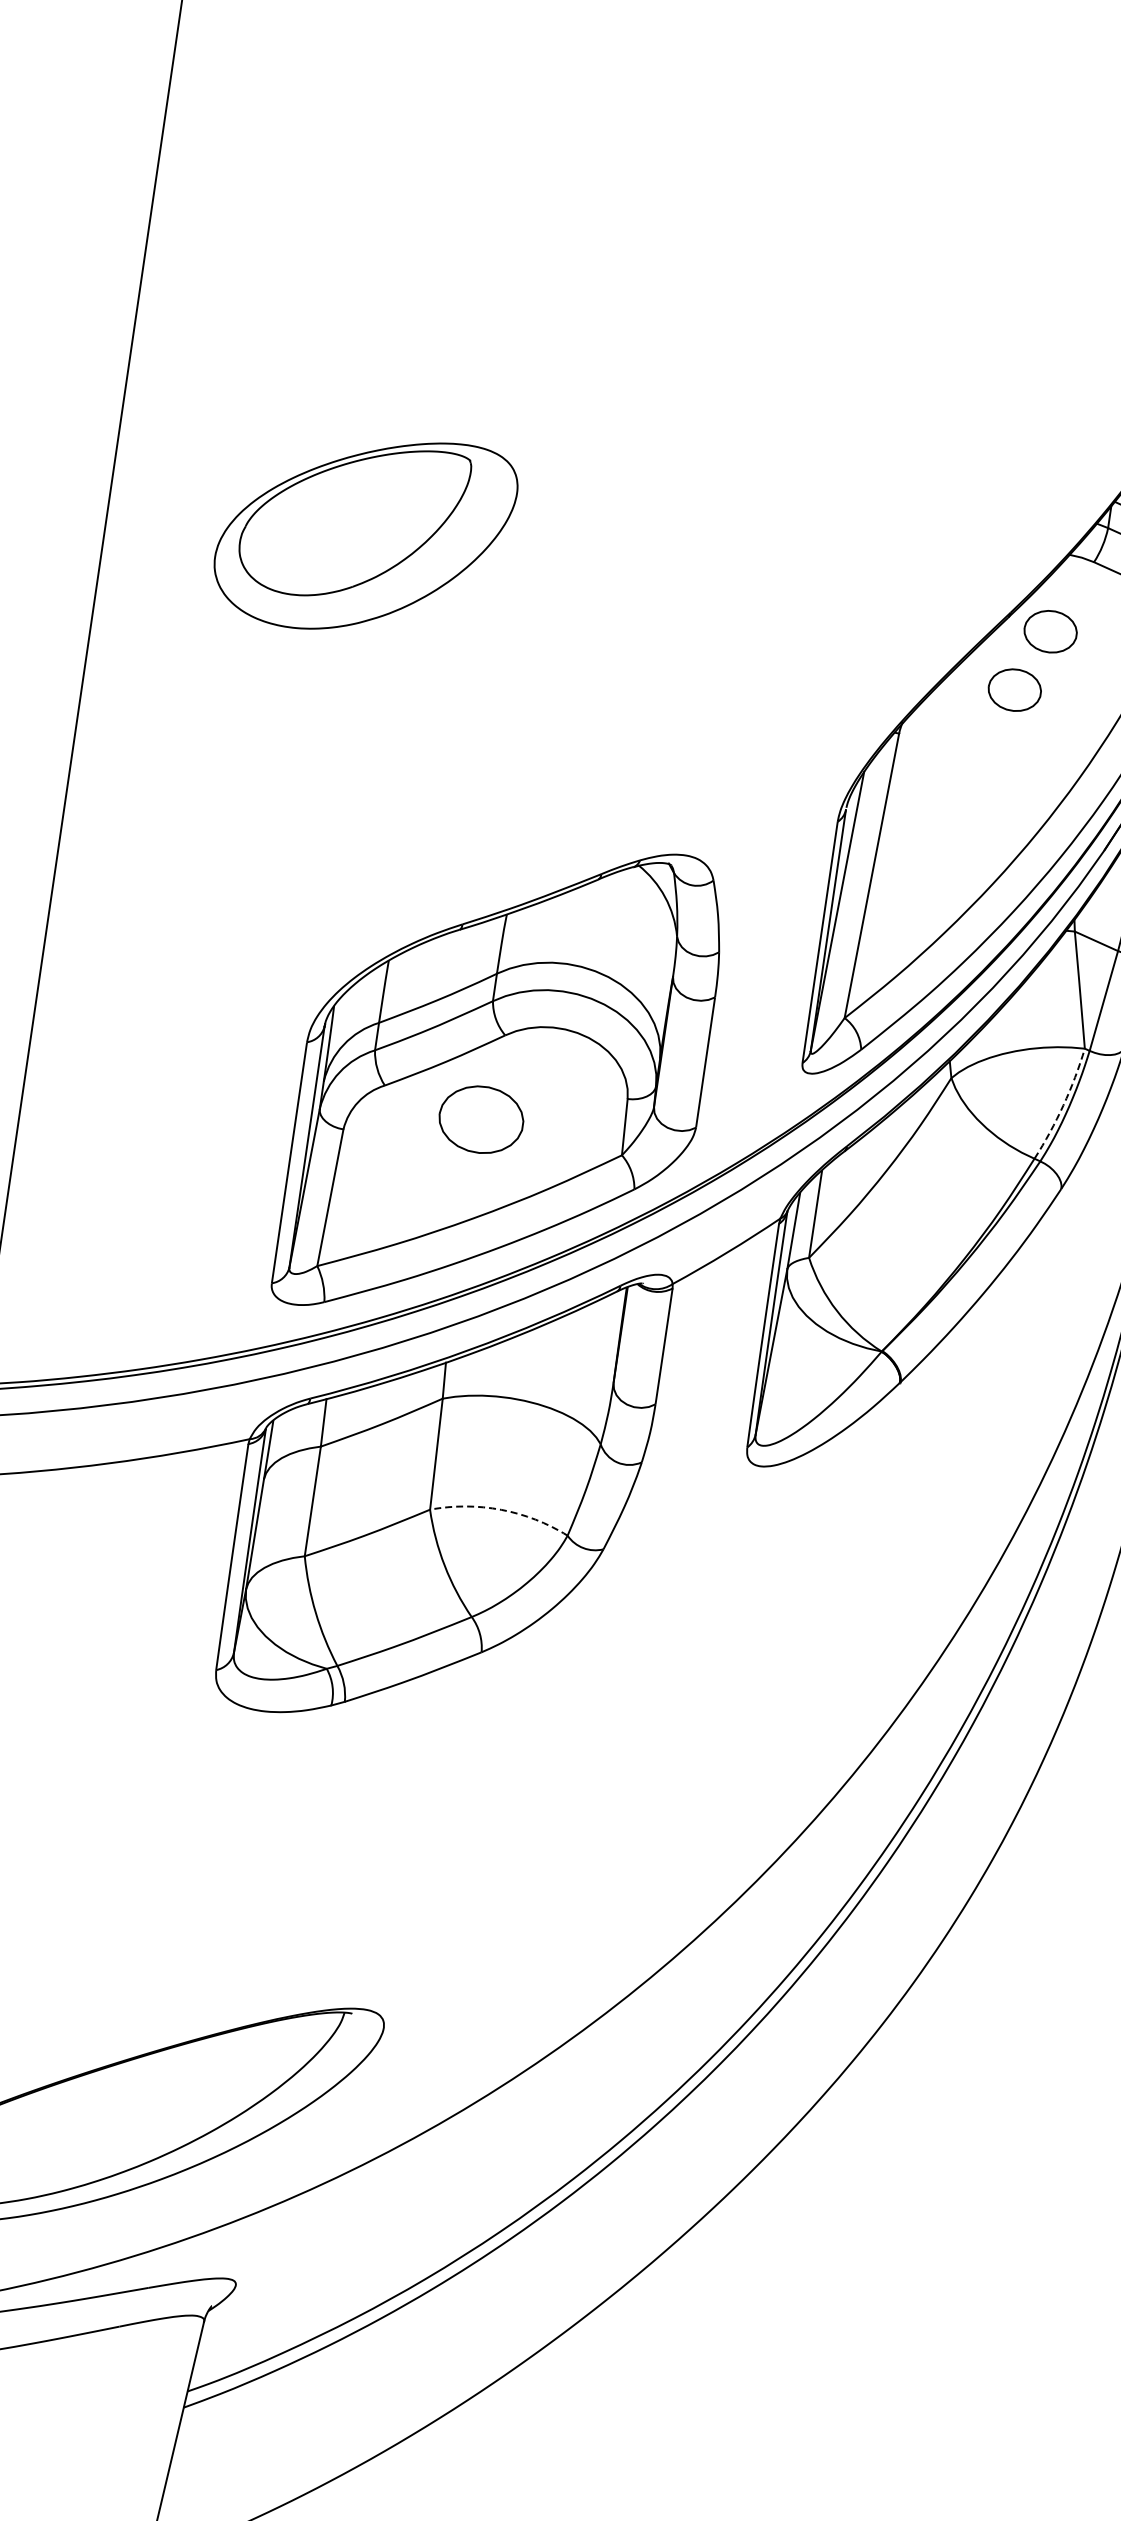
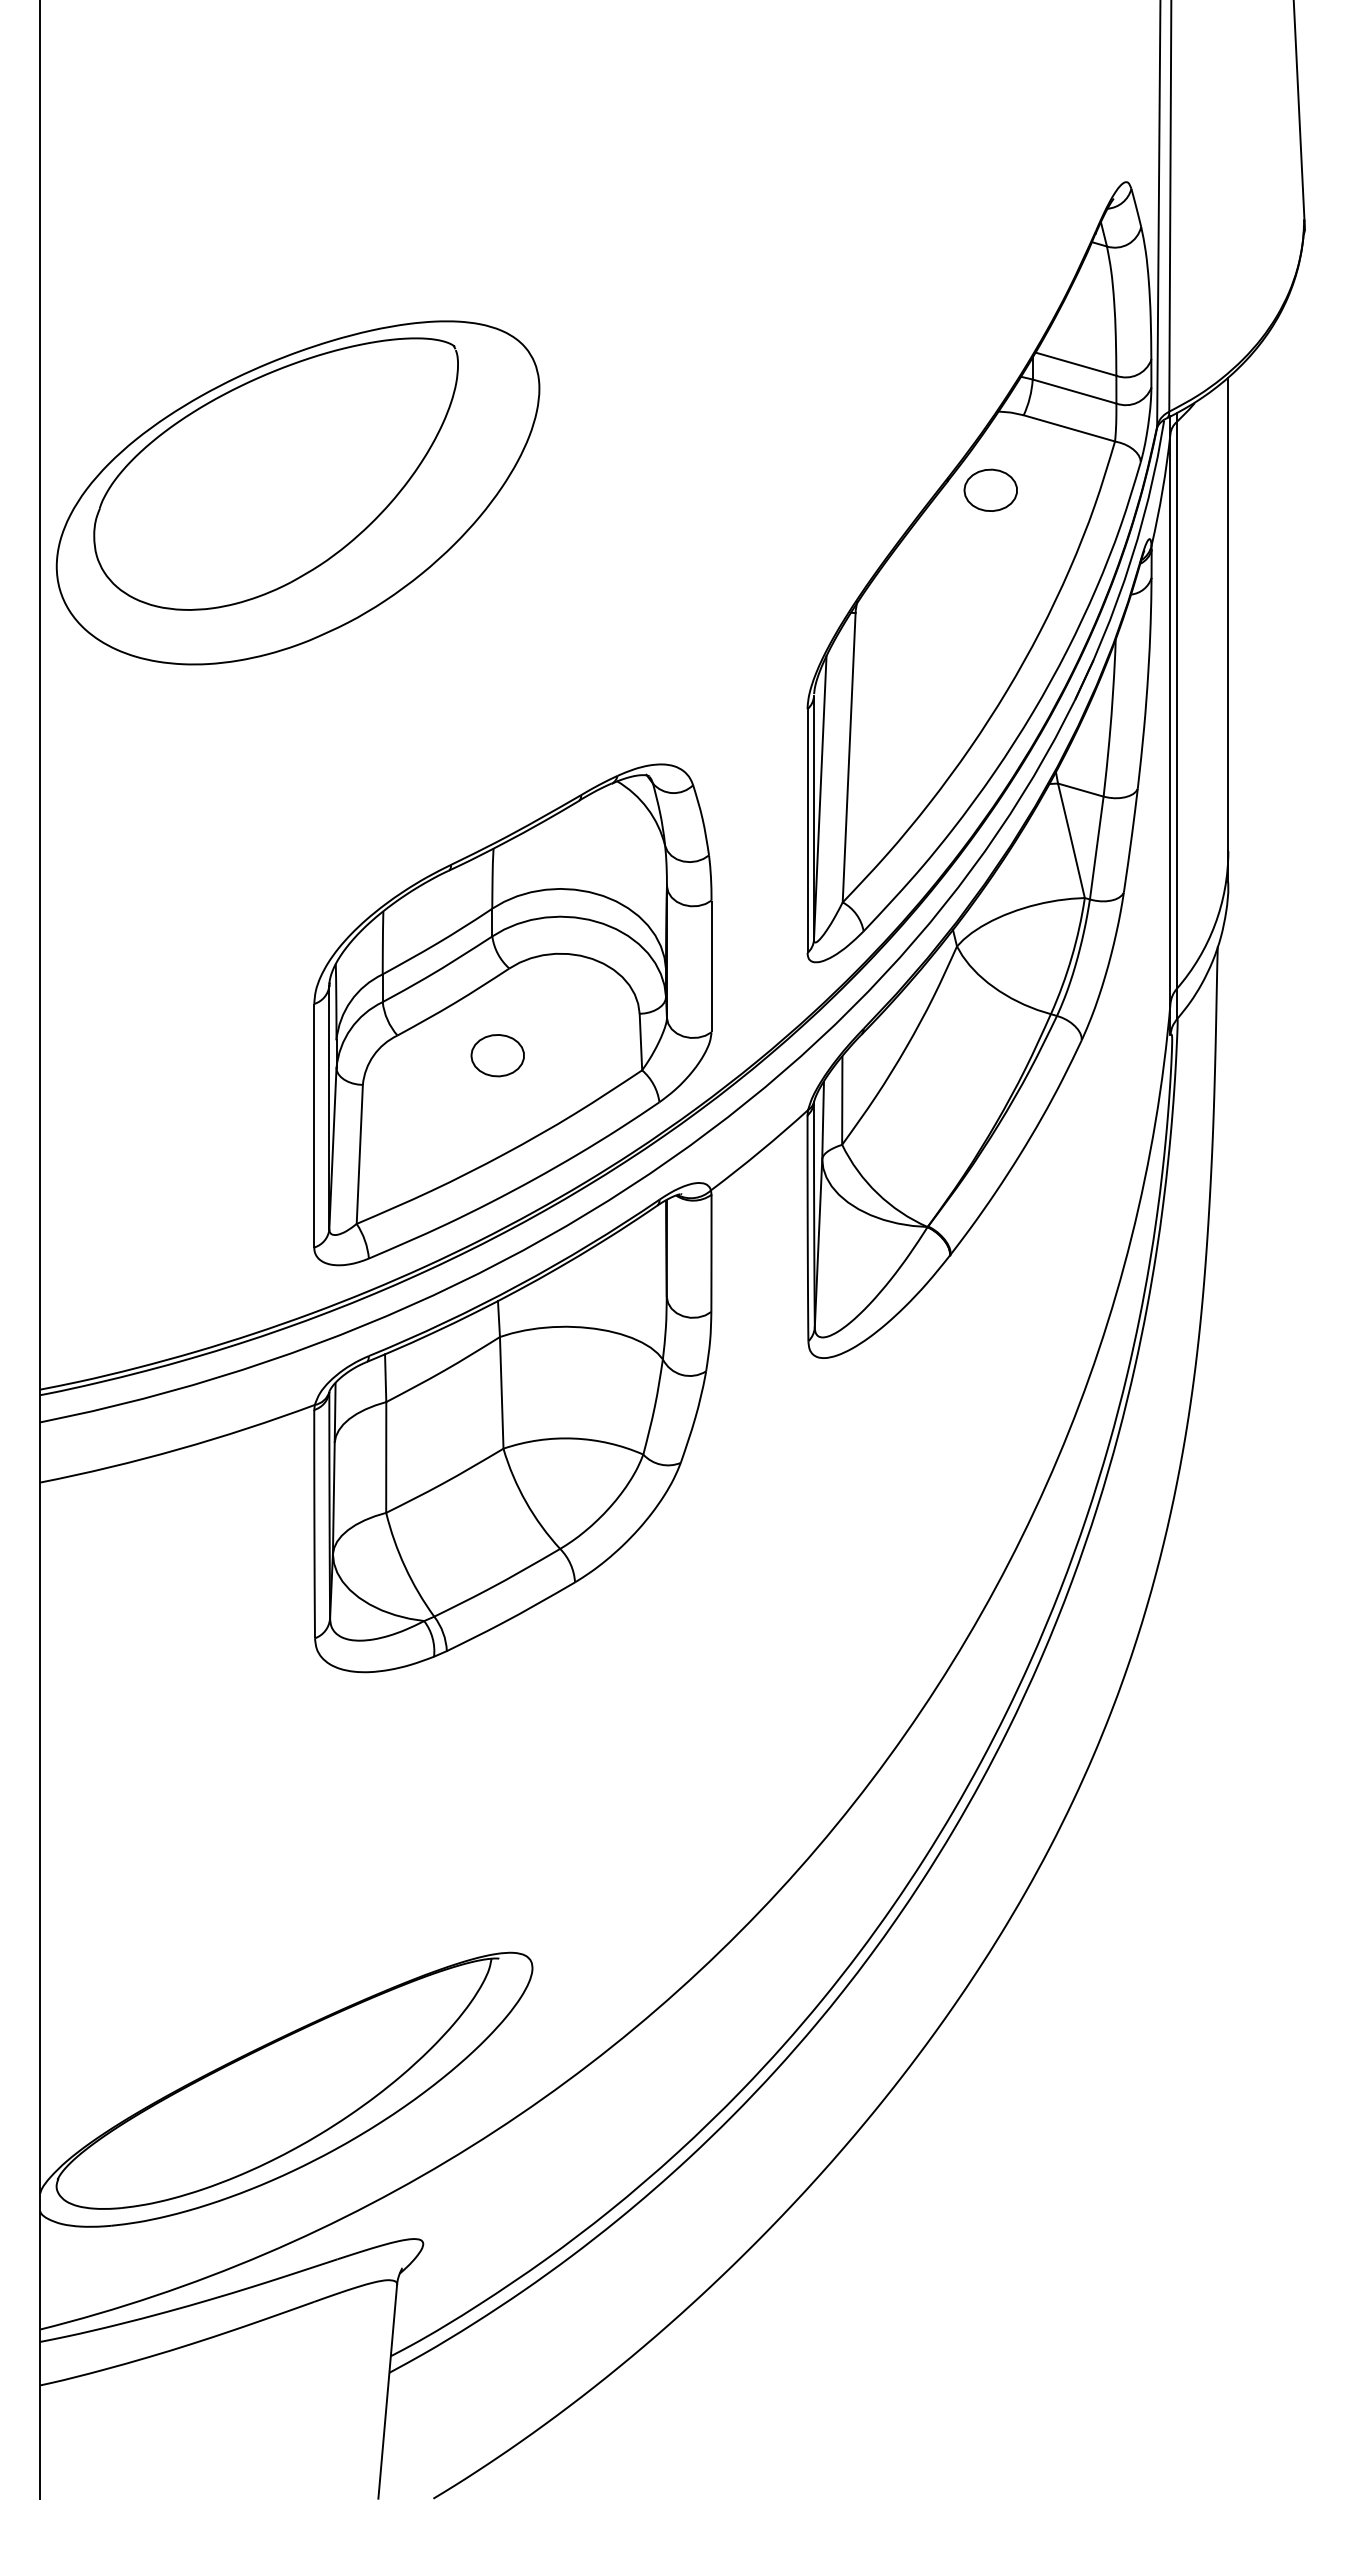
part: (364, 533) -> (297, 492), size x1.67
part: (1014, 689) -> (963, 552), removed
arc: (1063, 1105) -> (1071, 957), dashed -> solid
part: (480, 1119) -> (497, 1055), size x0.62
arc: (500, 1509) -> (573, 1438), dashed -> solid

